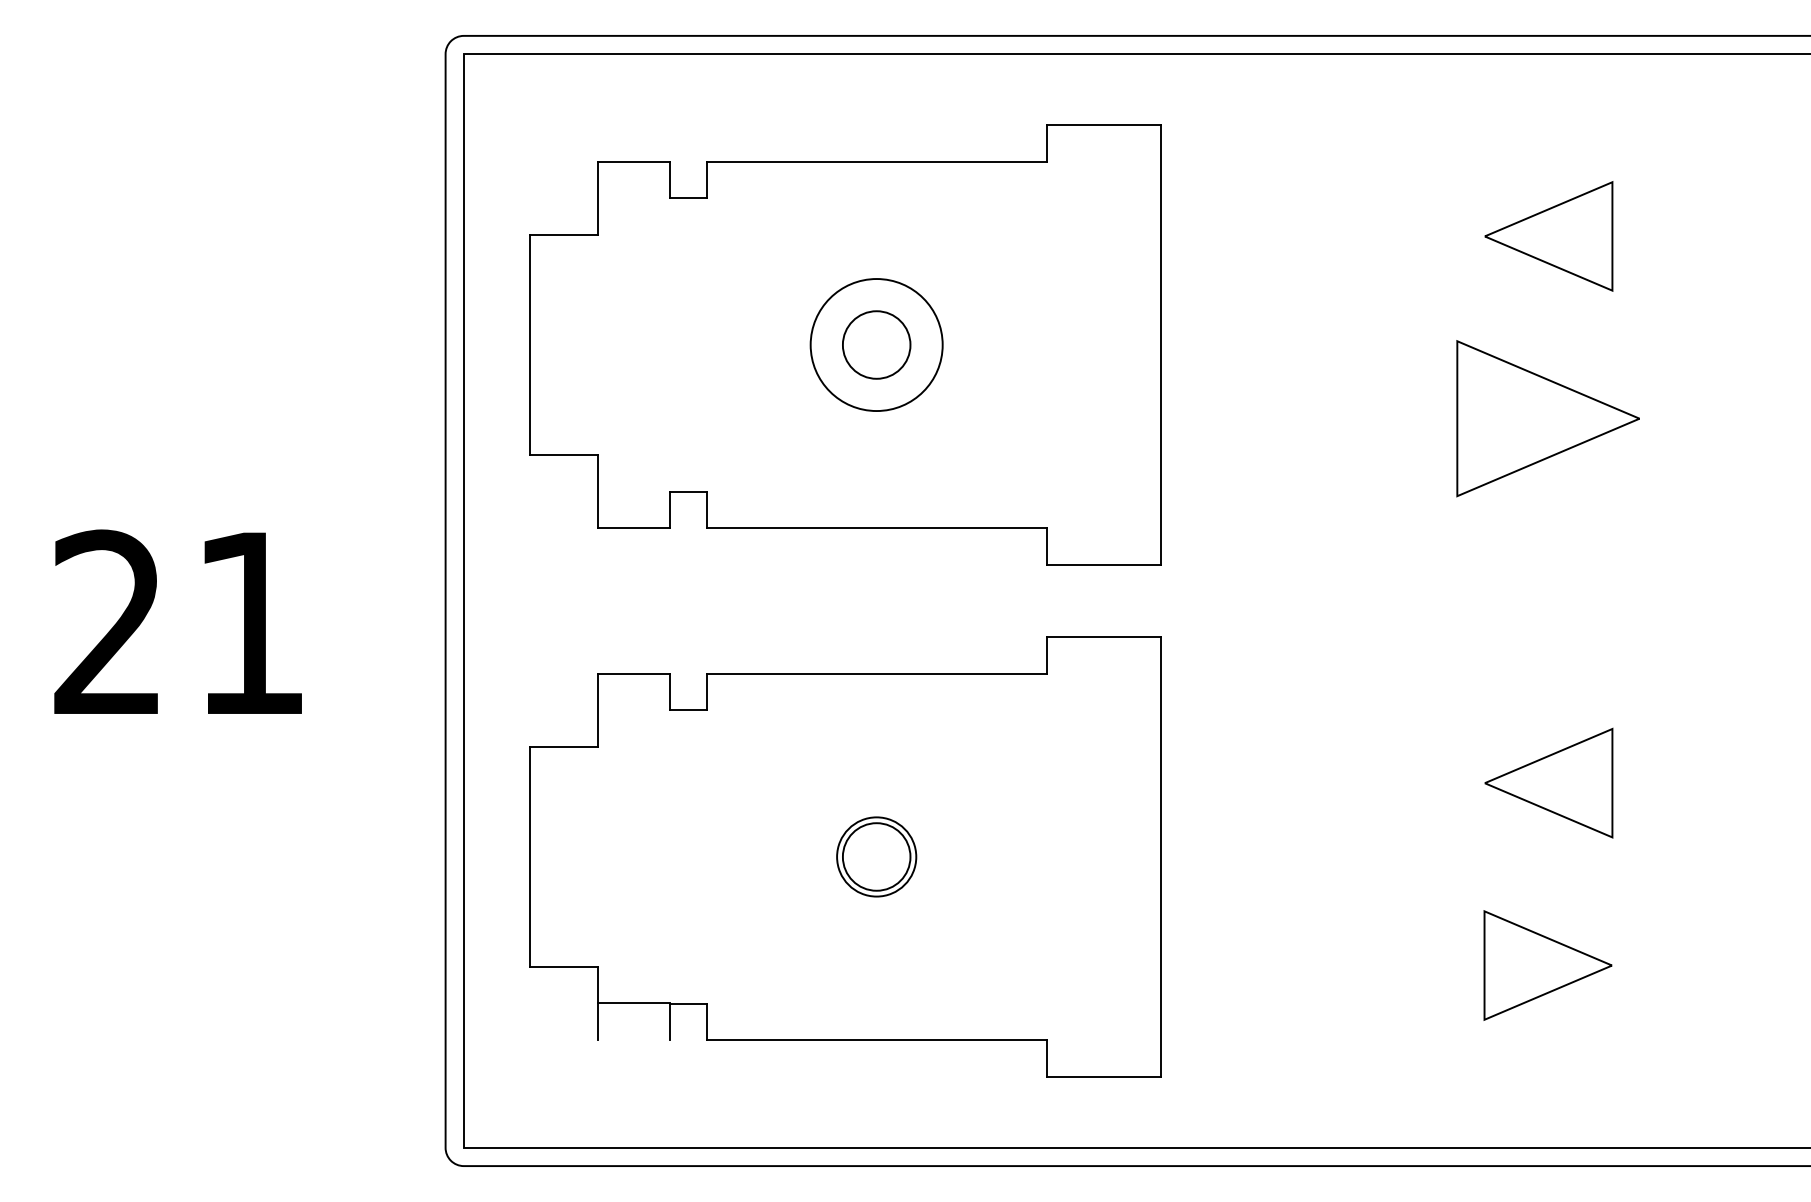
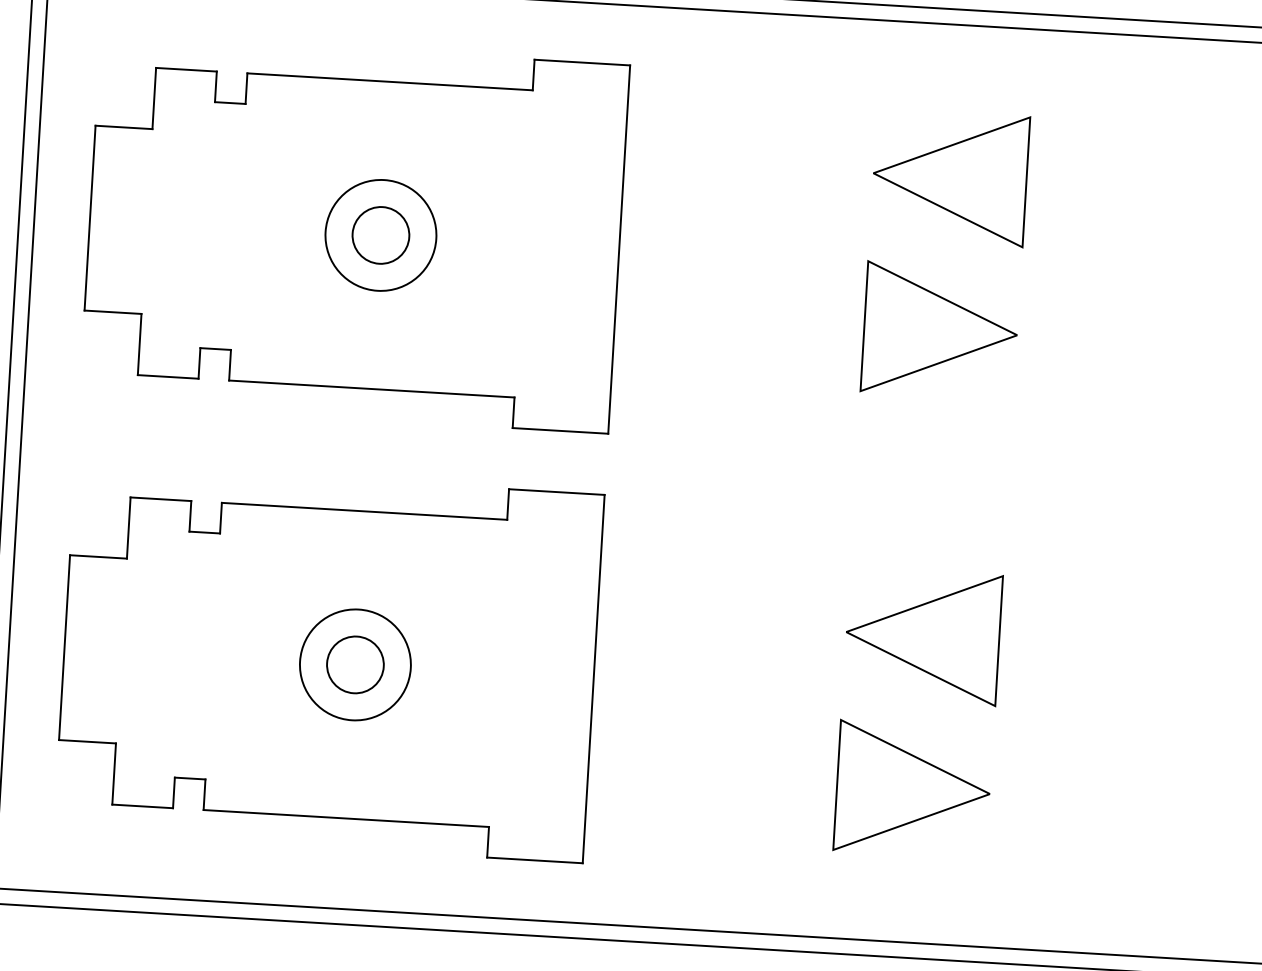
part: (1548, 236) -> (949, 177), size x1.43
part: (1548, 782) -> (922, 635), size x1.43
circle: (876, 856) -> (355, 664), size x1.67
part: (1547, 965) -> (912, 789), size x1.43
line: (633, 1003) -> (142, 806), moved

